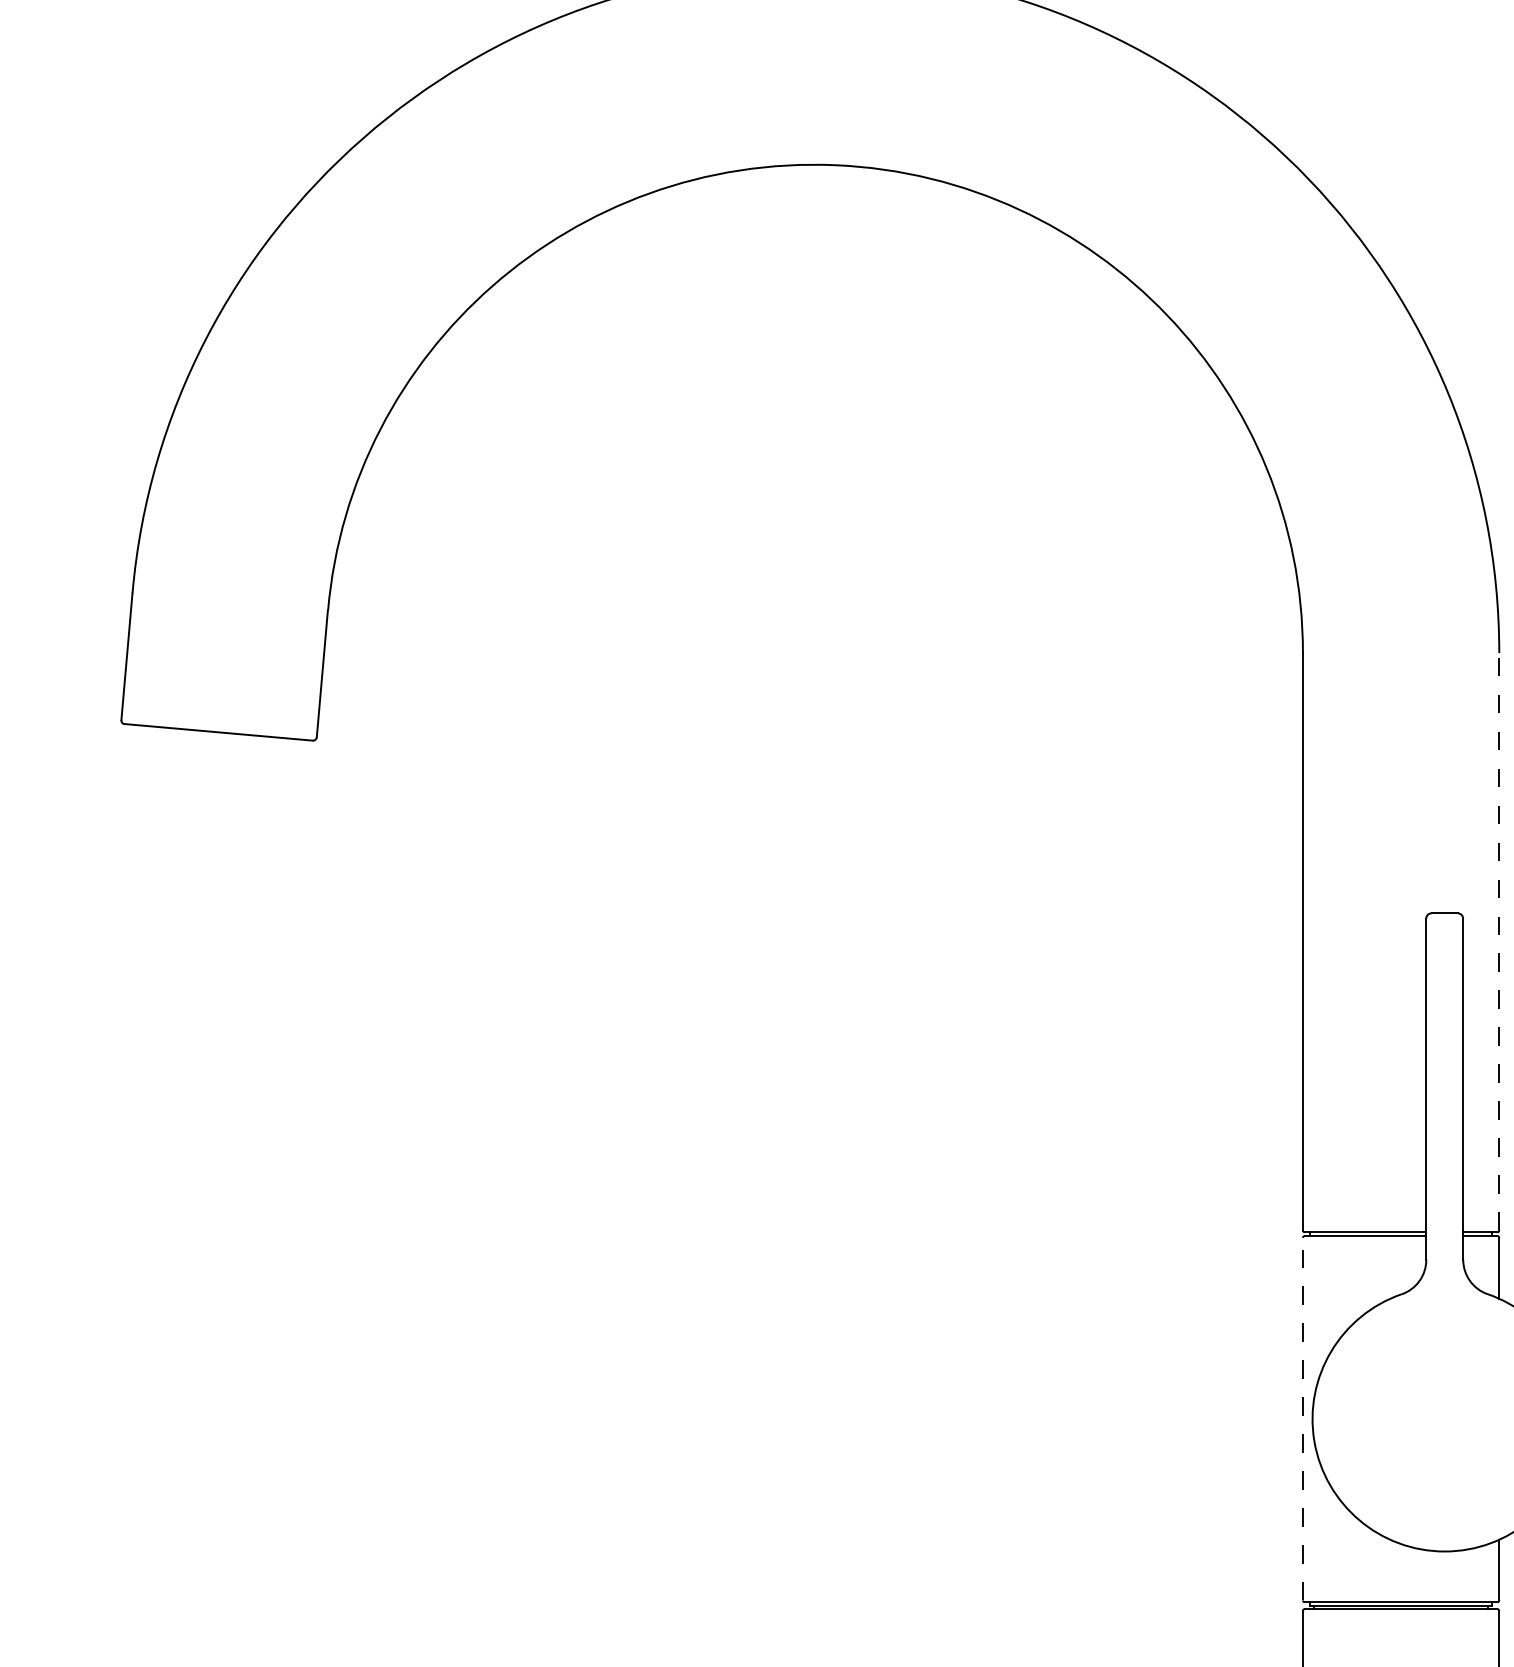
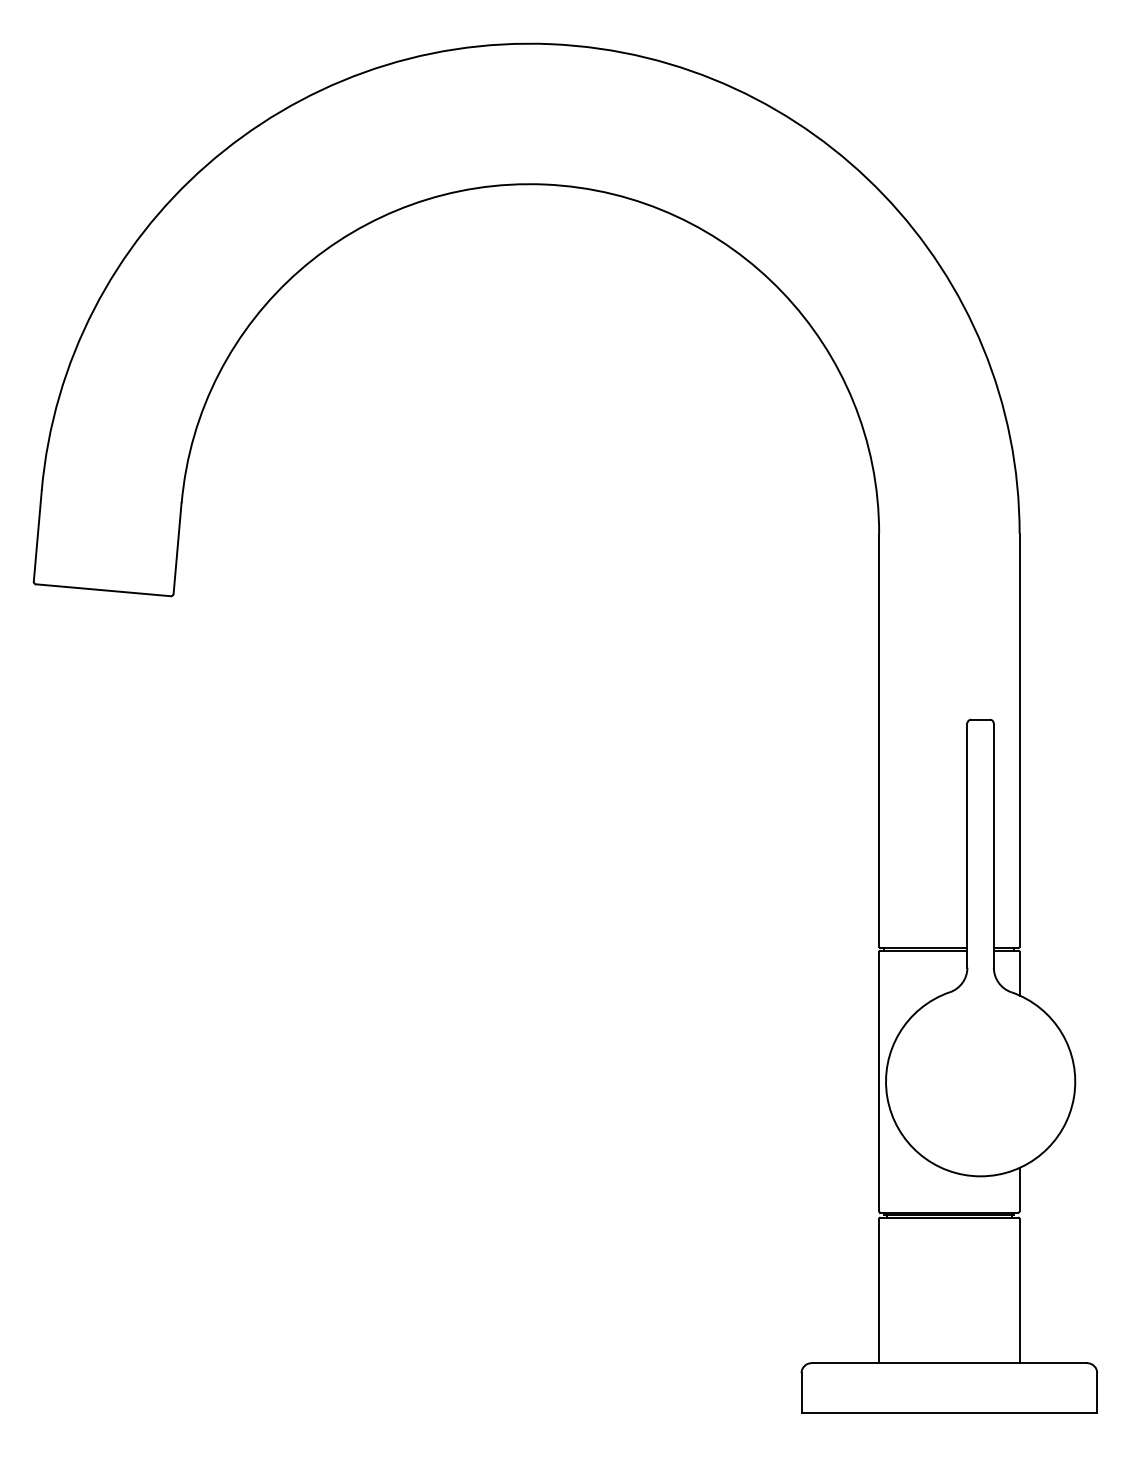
line: (1499, 942) -> (1019, 740), dashed -> solid
line: (1303, 1418) -> (879, 1081), dashed -> solid

